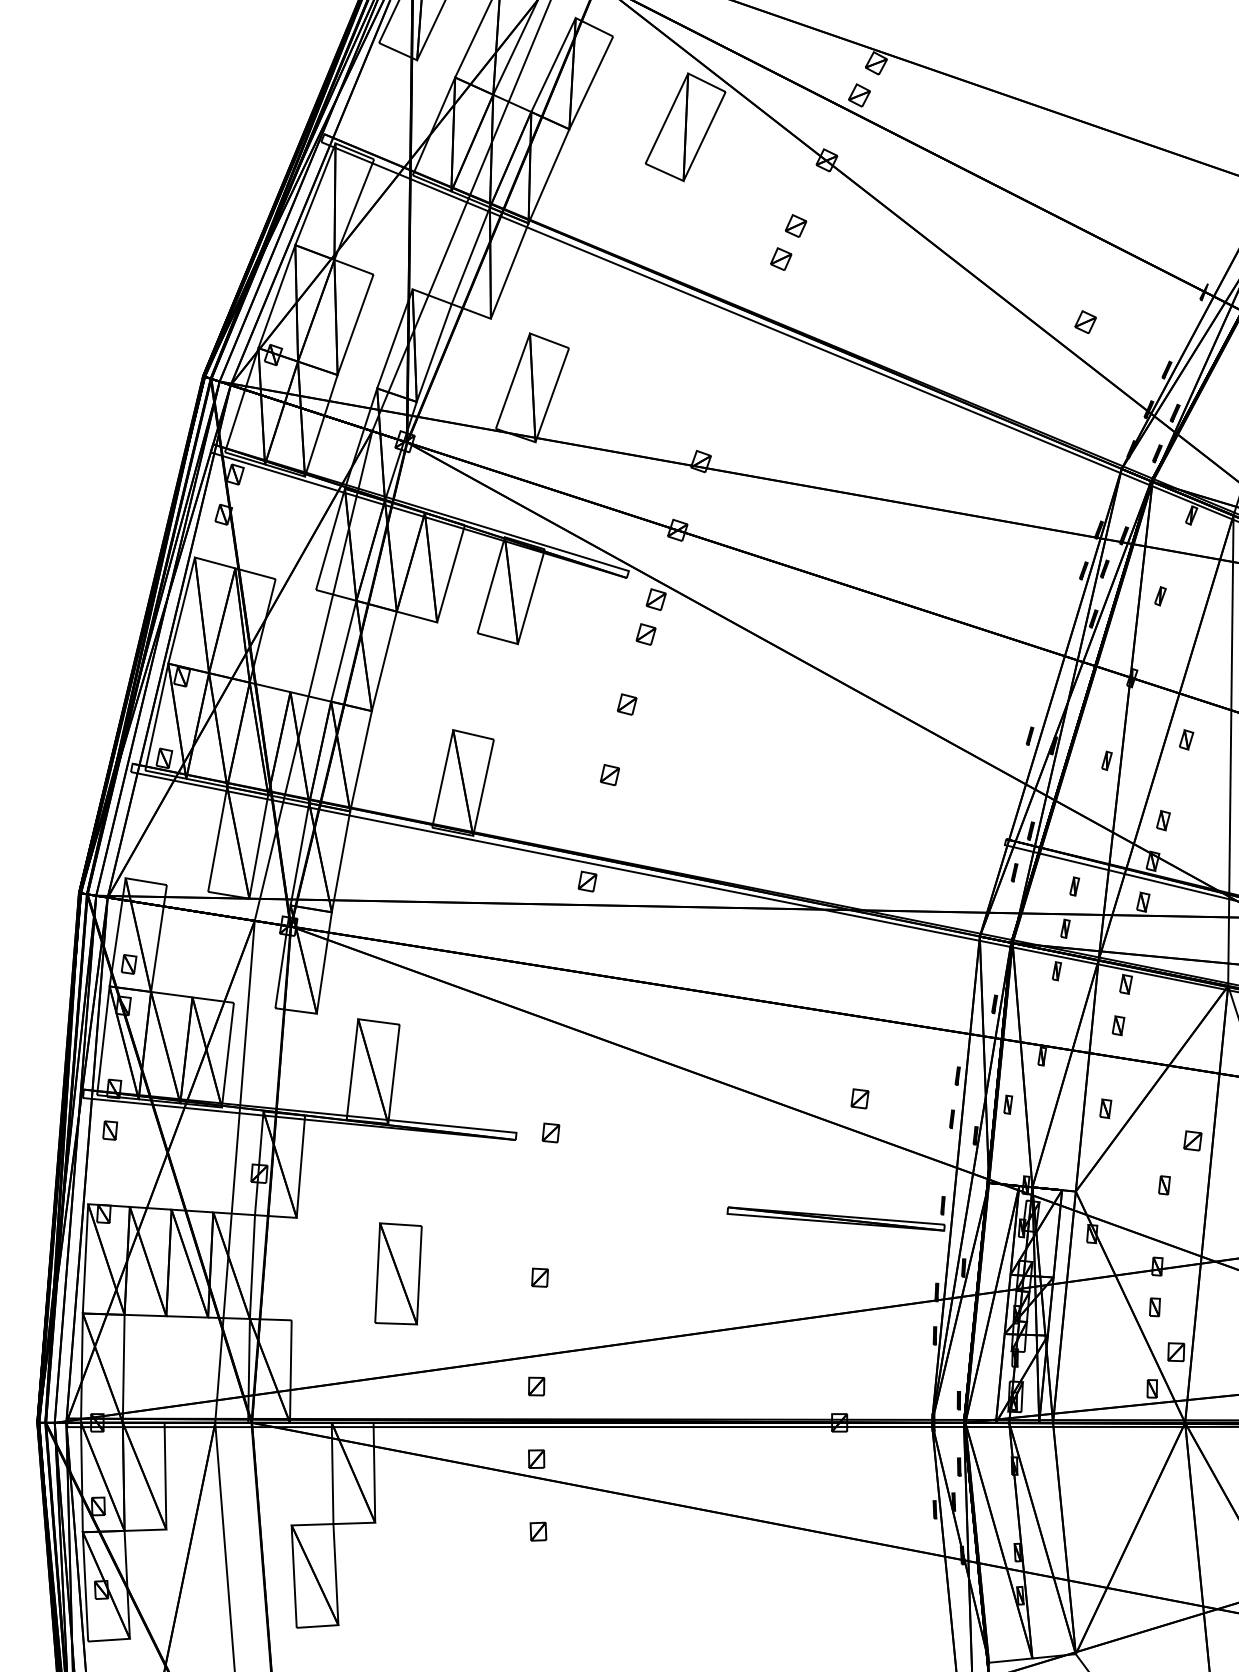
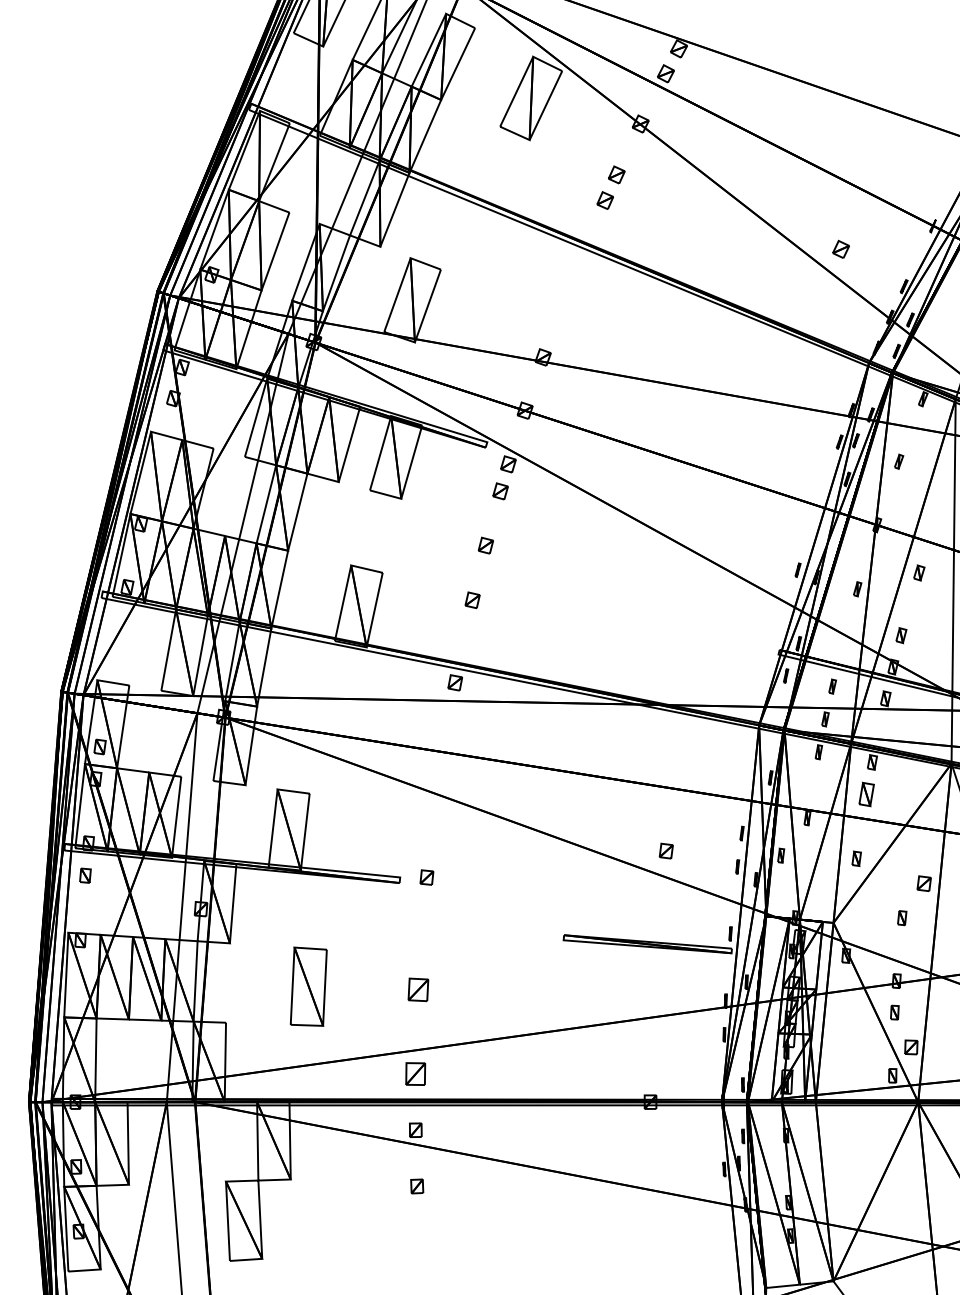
part: (1118, 1025) -> (866, 794), size x1.6
part: (540, 1277) -> (418, 989), size x1.6
part: (536, 1385) -> (415, 1073), size x1.6

